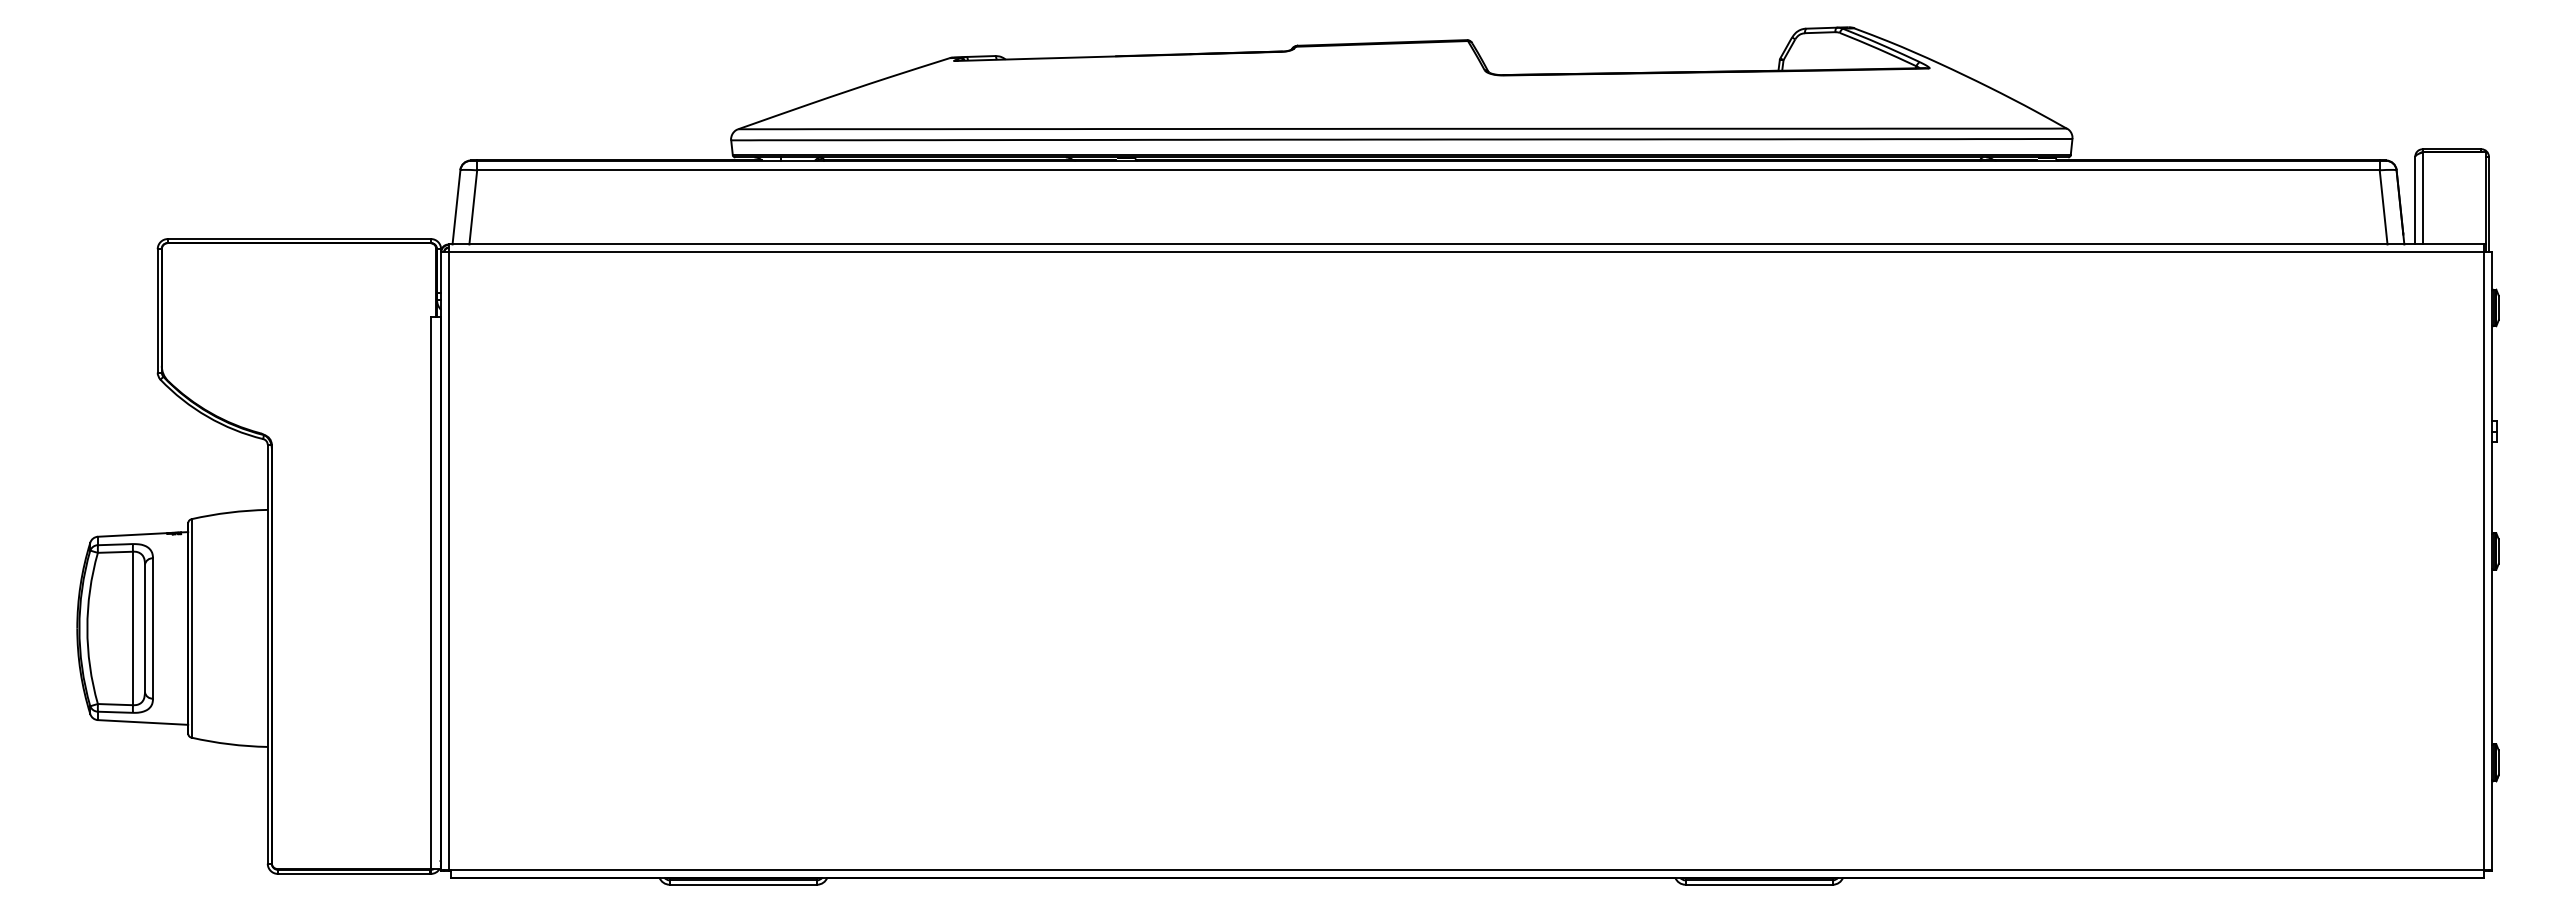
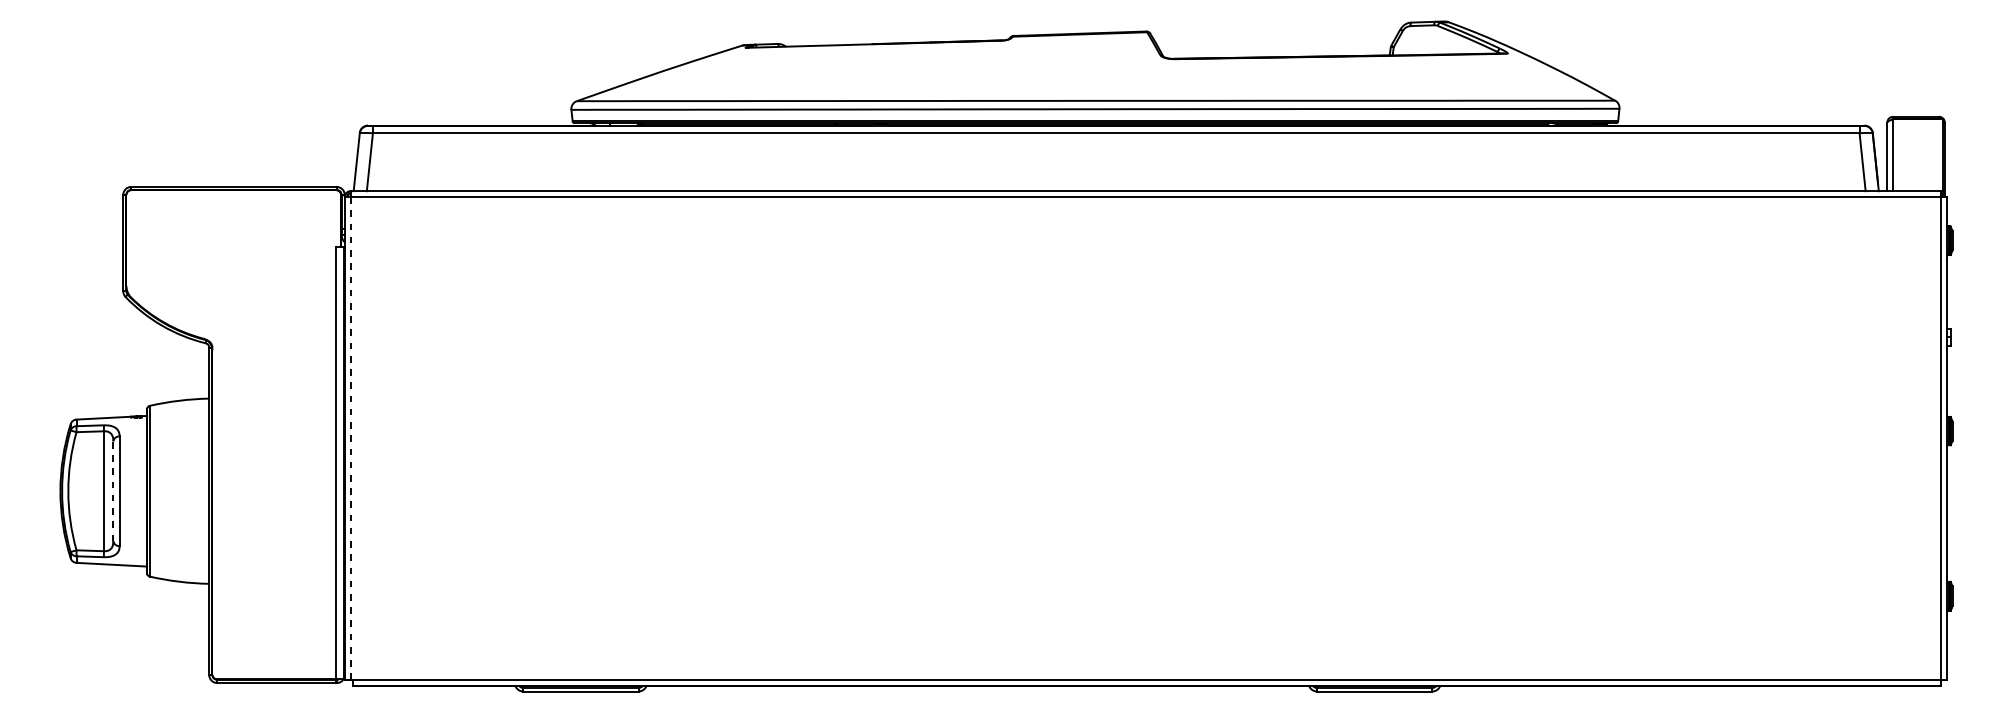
line: (448, 561) -> (350, 438), solid -> dashed
line: (145, 628) -> (113, 491), solid -> dashed

